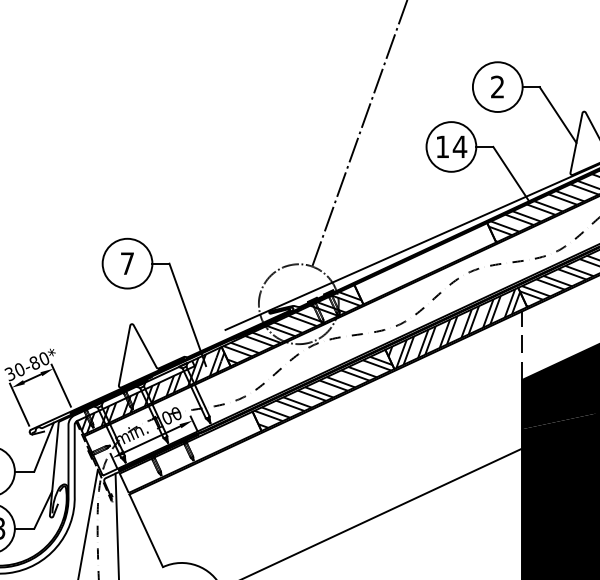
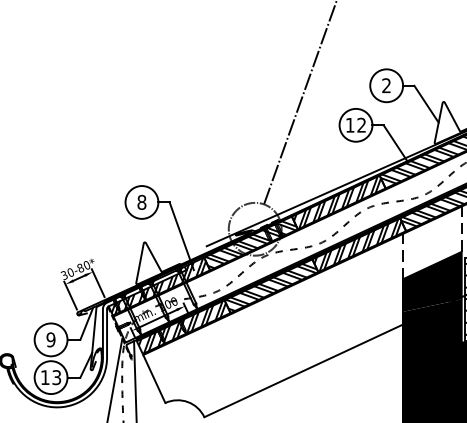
text: (459, 145) -> (361, 124), 14 -> 12
text: (126, 262) -> (141, 201), 7 -> 8
hatch: (426, 263) -> (339, 202), added
hatch: (191, 452) -> (184, 327), added

